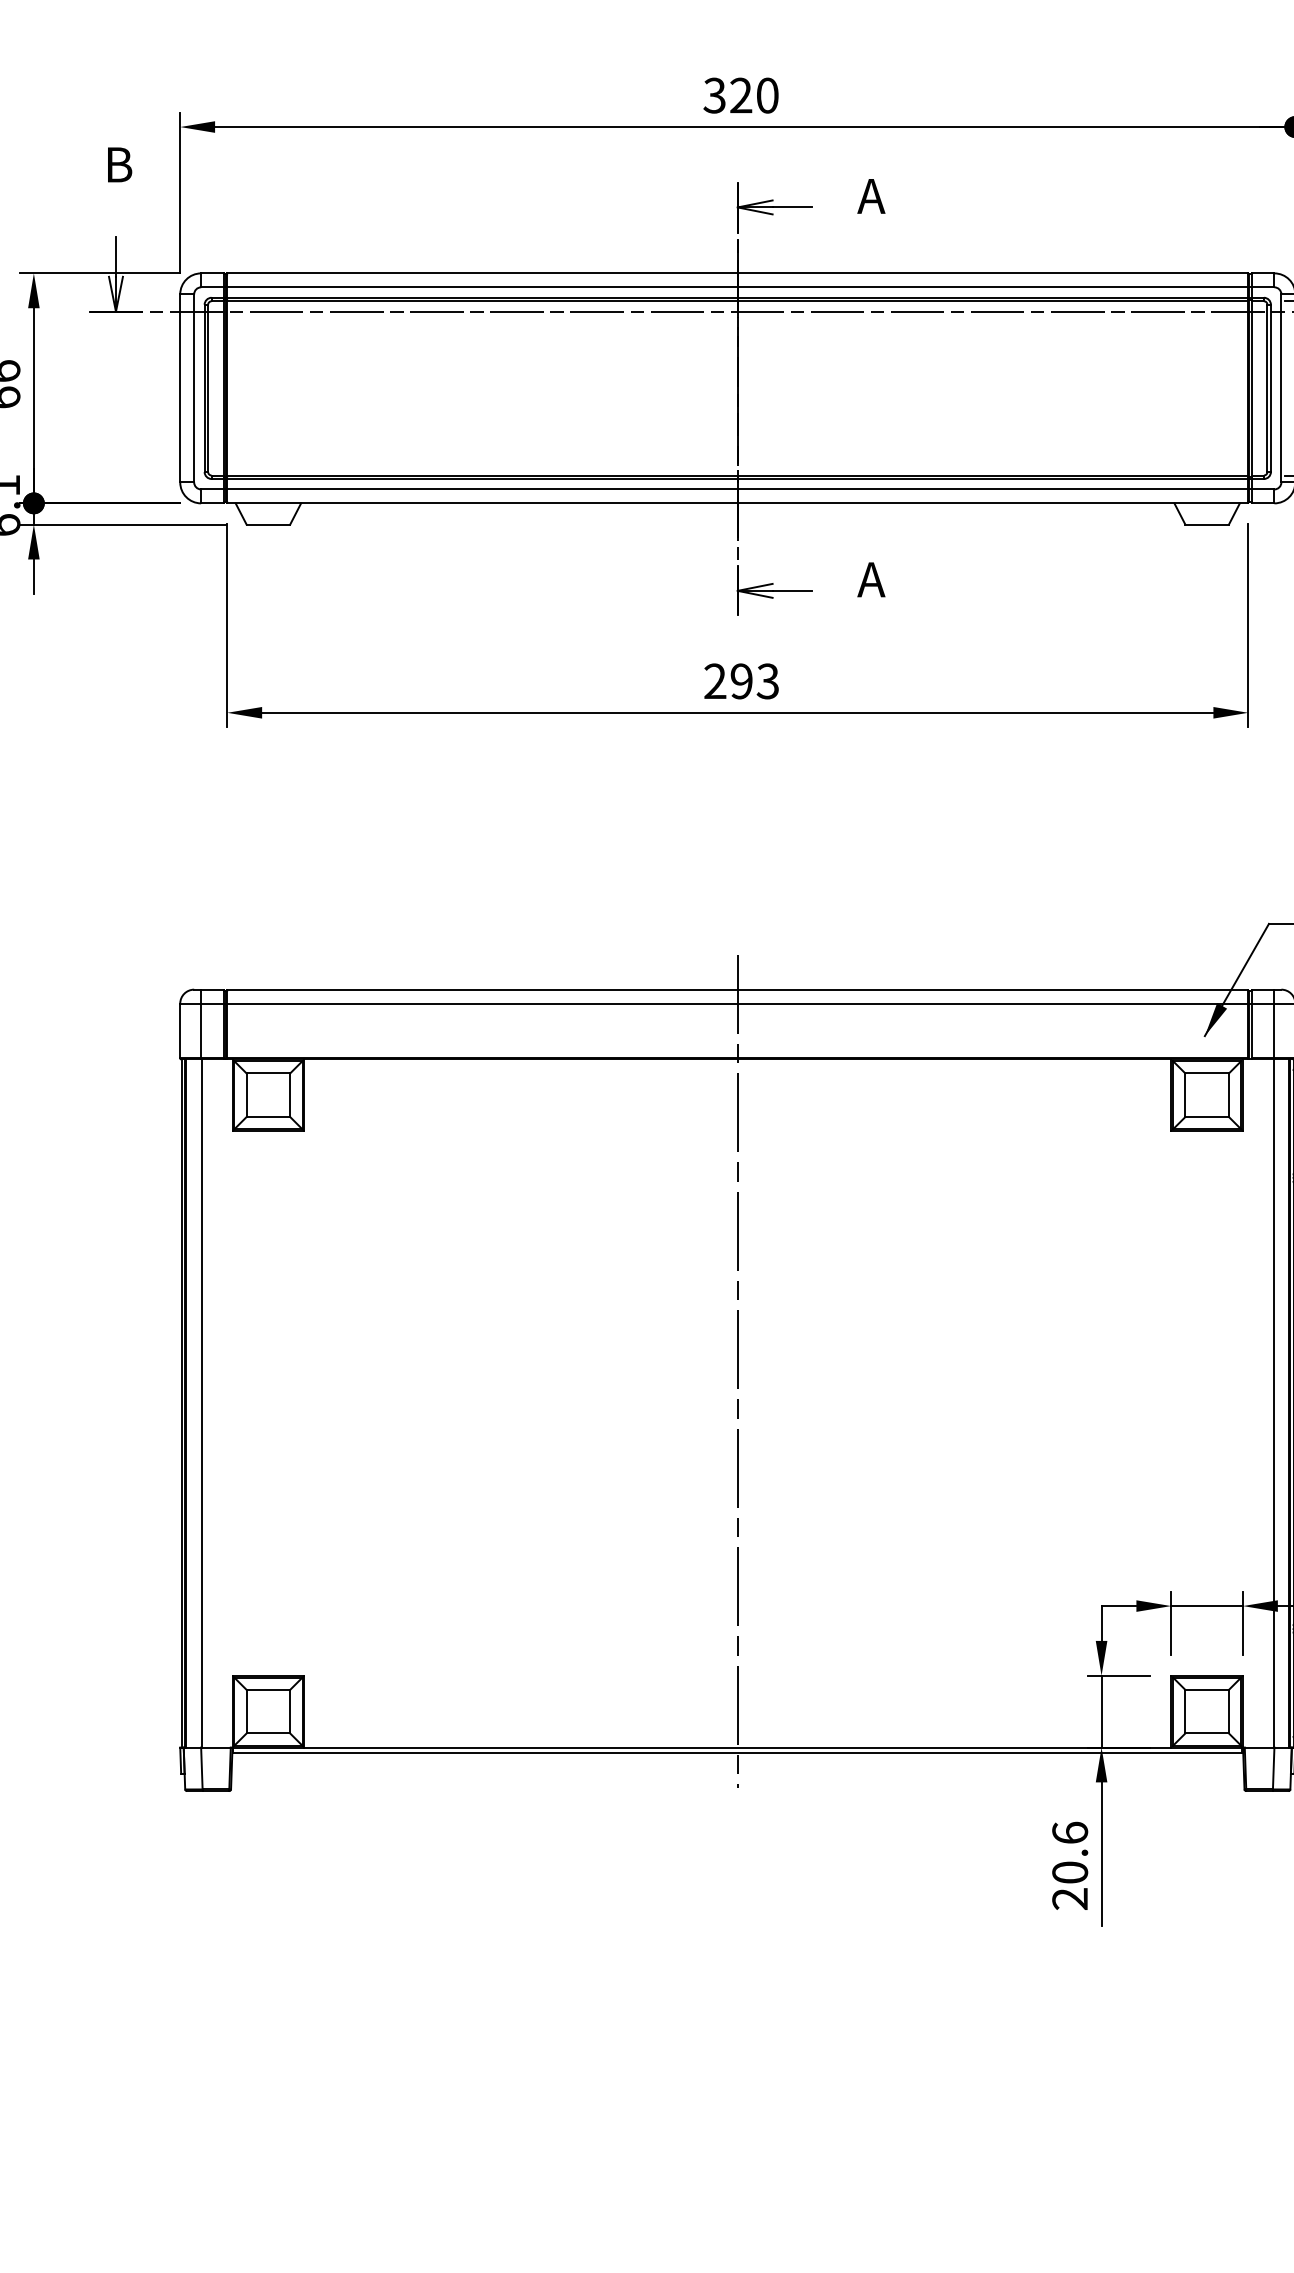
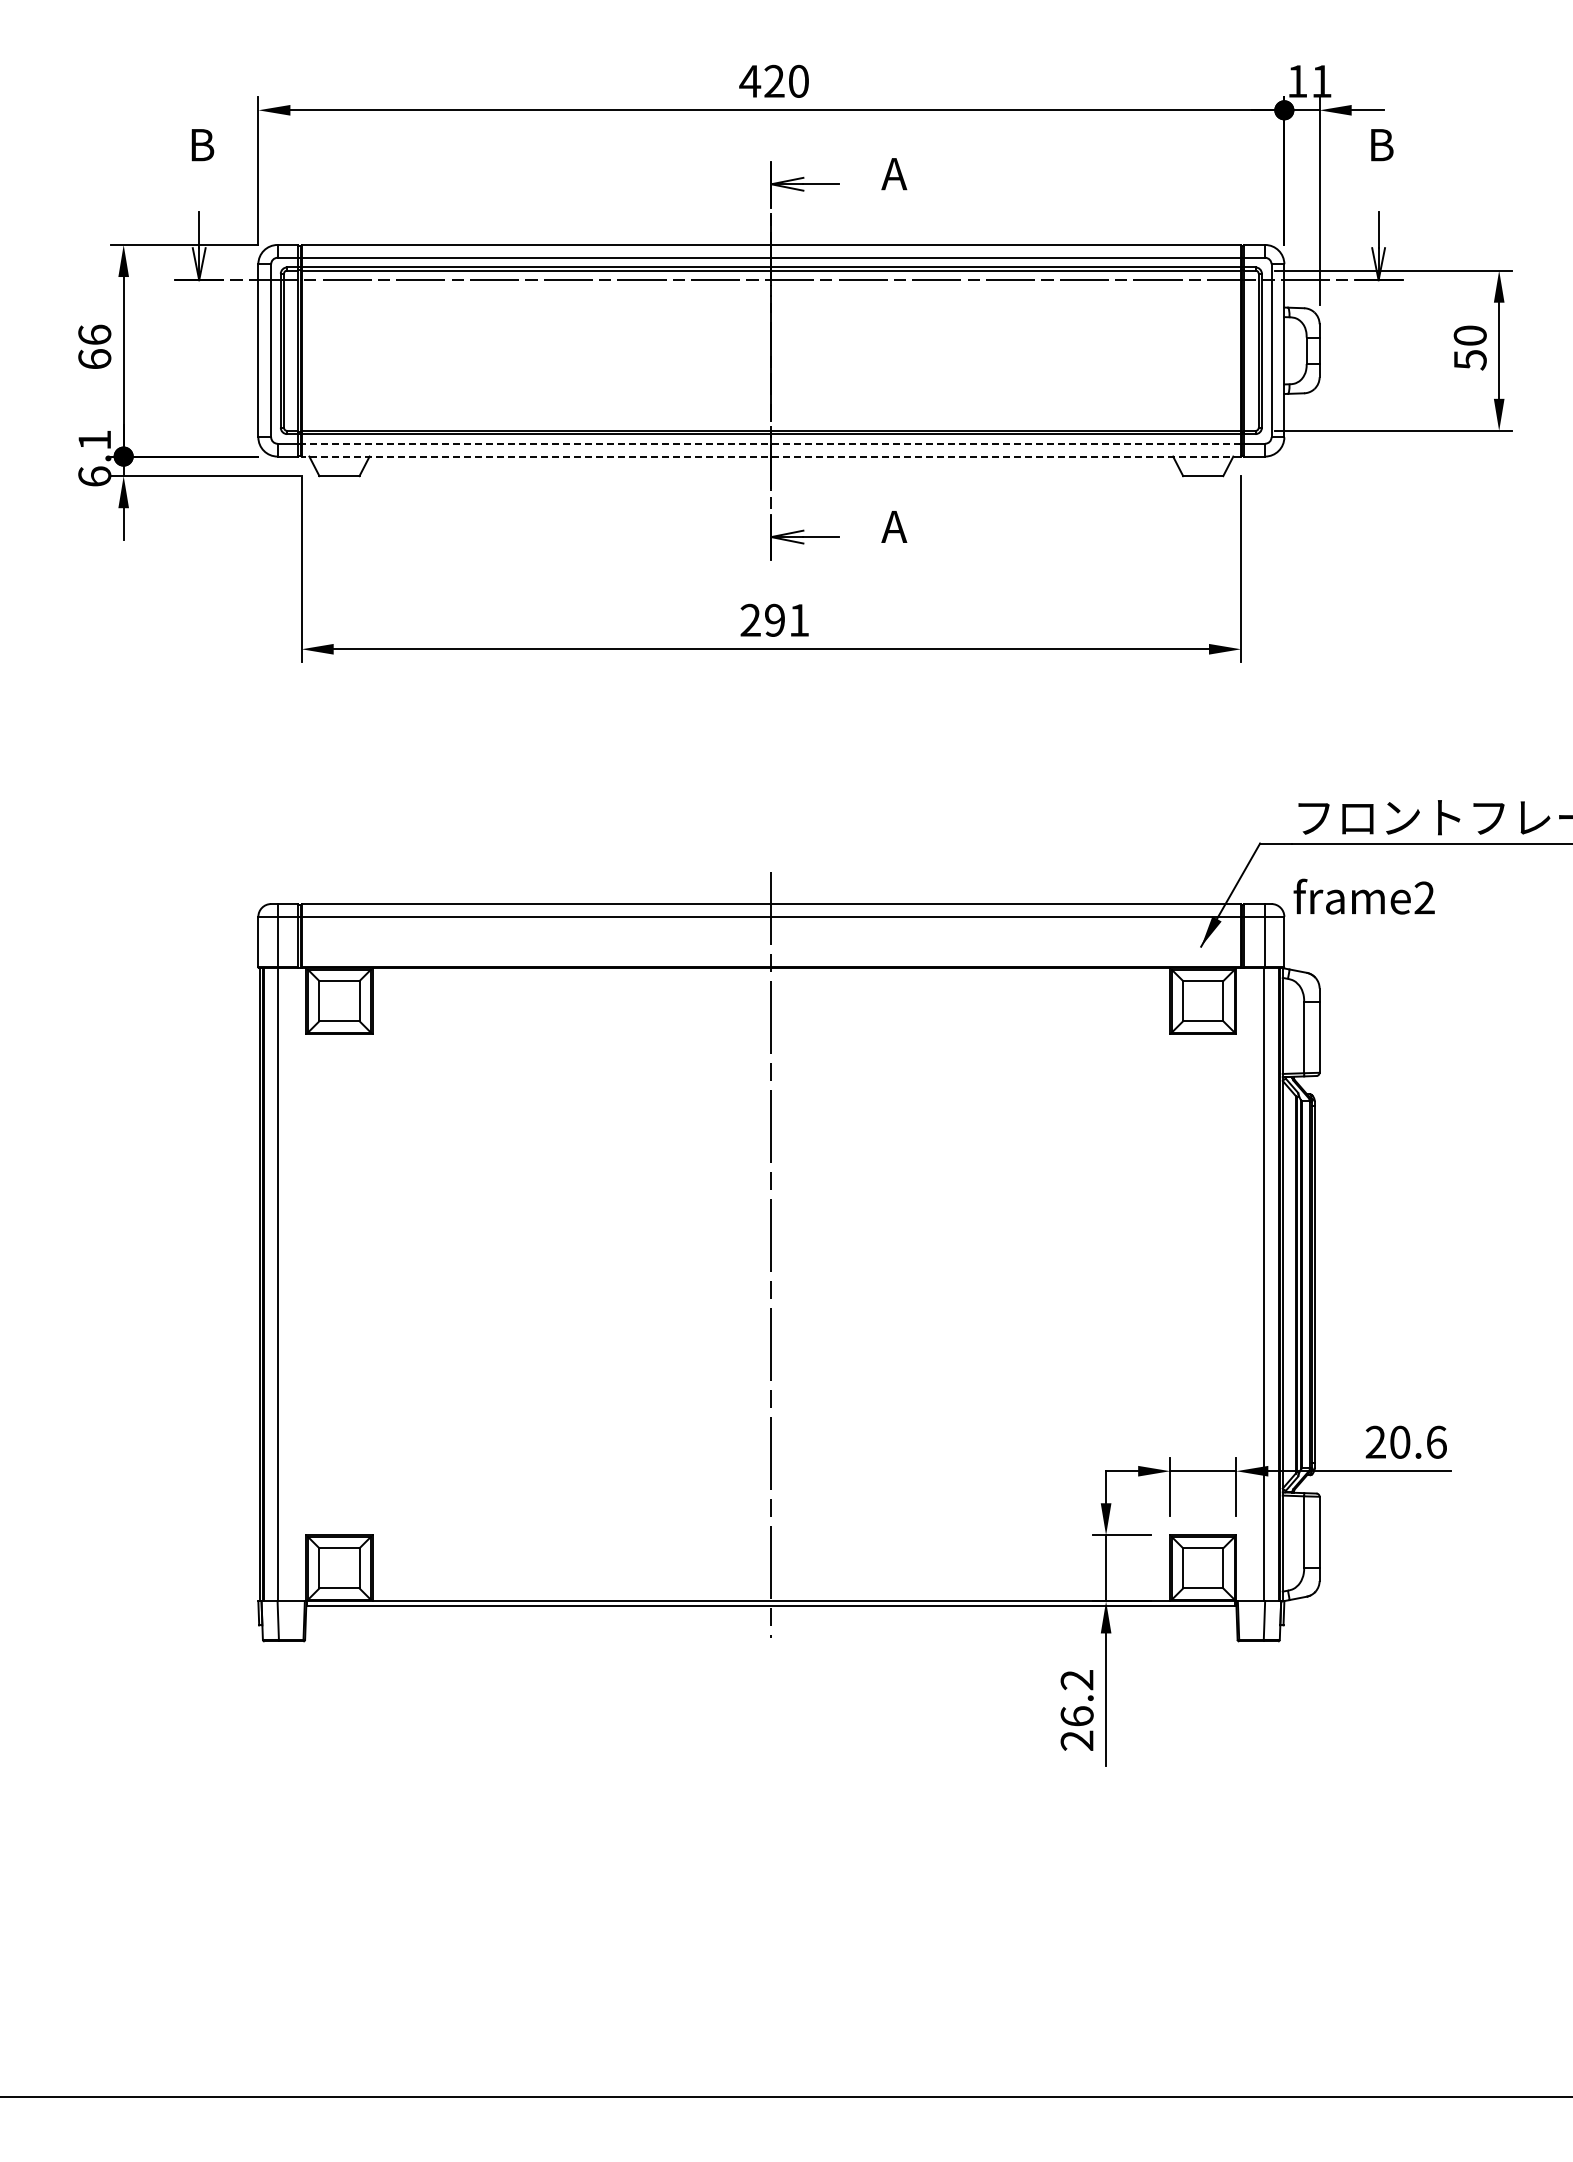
text: (715, 94) -> (750, 80), 320 -> 420
line: (737, 489) -> (771, 443), solid -> dashed
line: (737, 503) -> (771, 456), solid -> dashed
text: (767, 680) -> (798, 619), 293 -> 291
text: (1069, 1852) -> (1076, 1697), 20.6 -> 26.2

